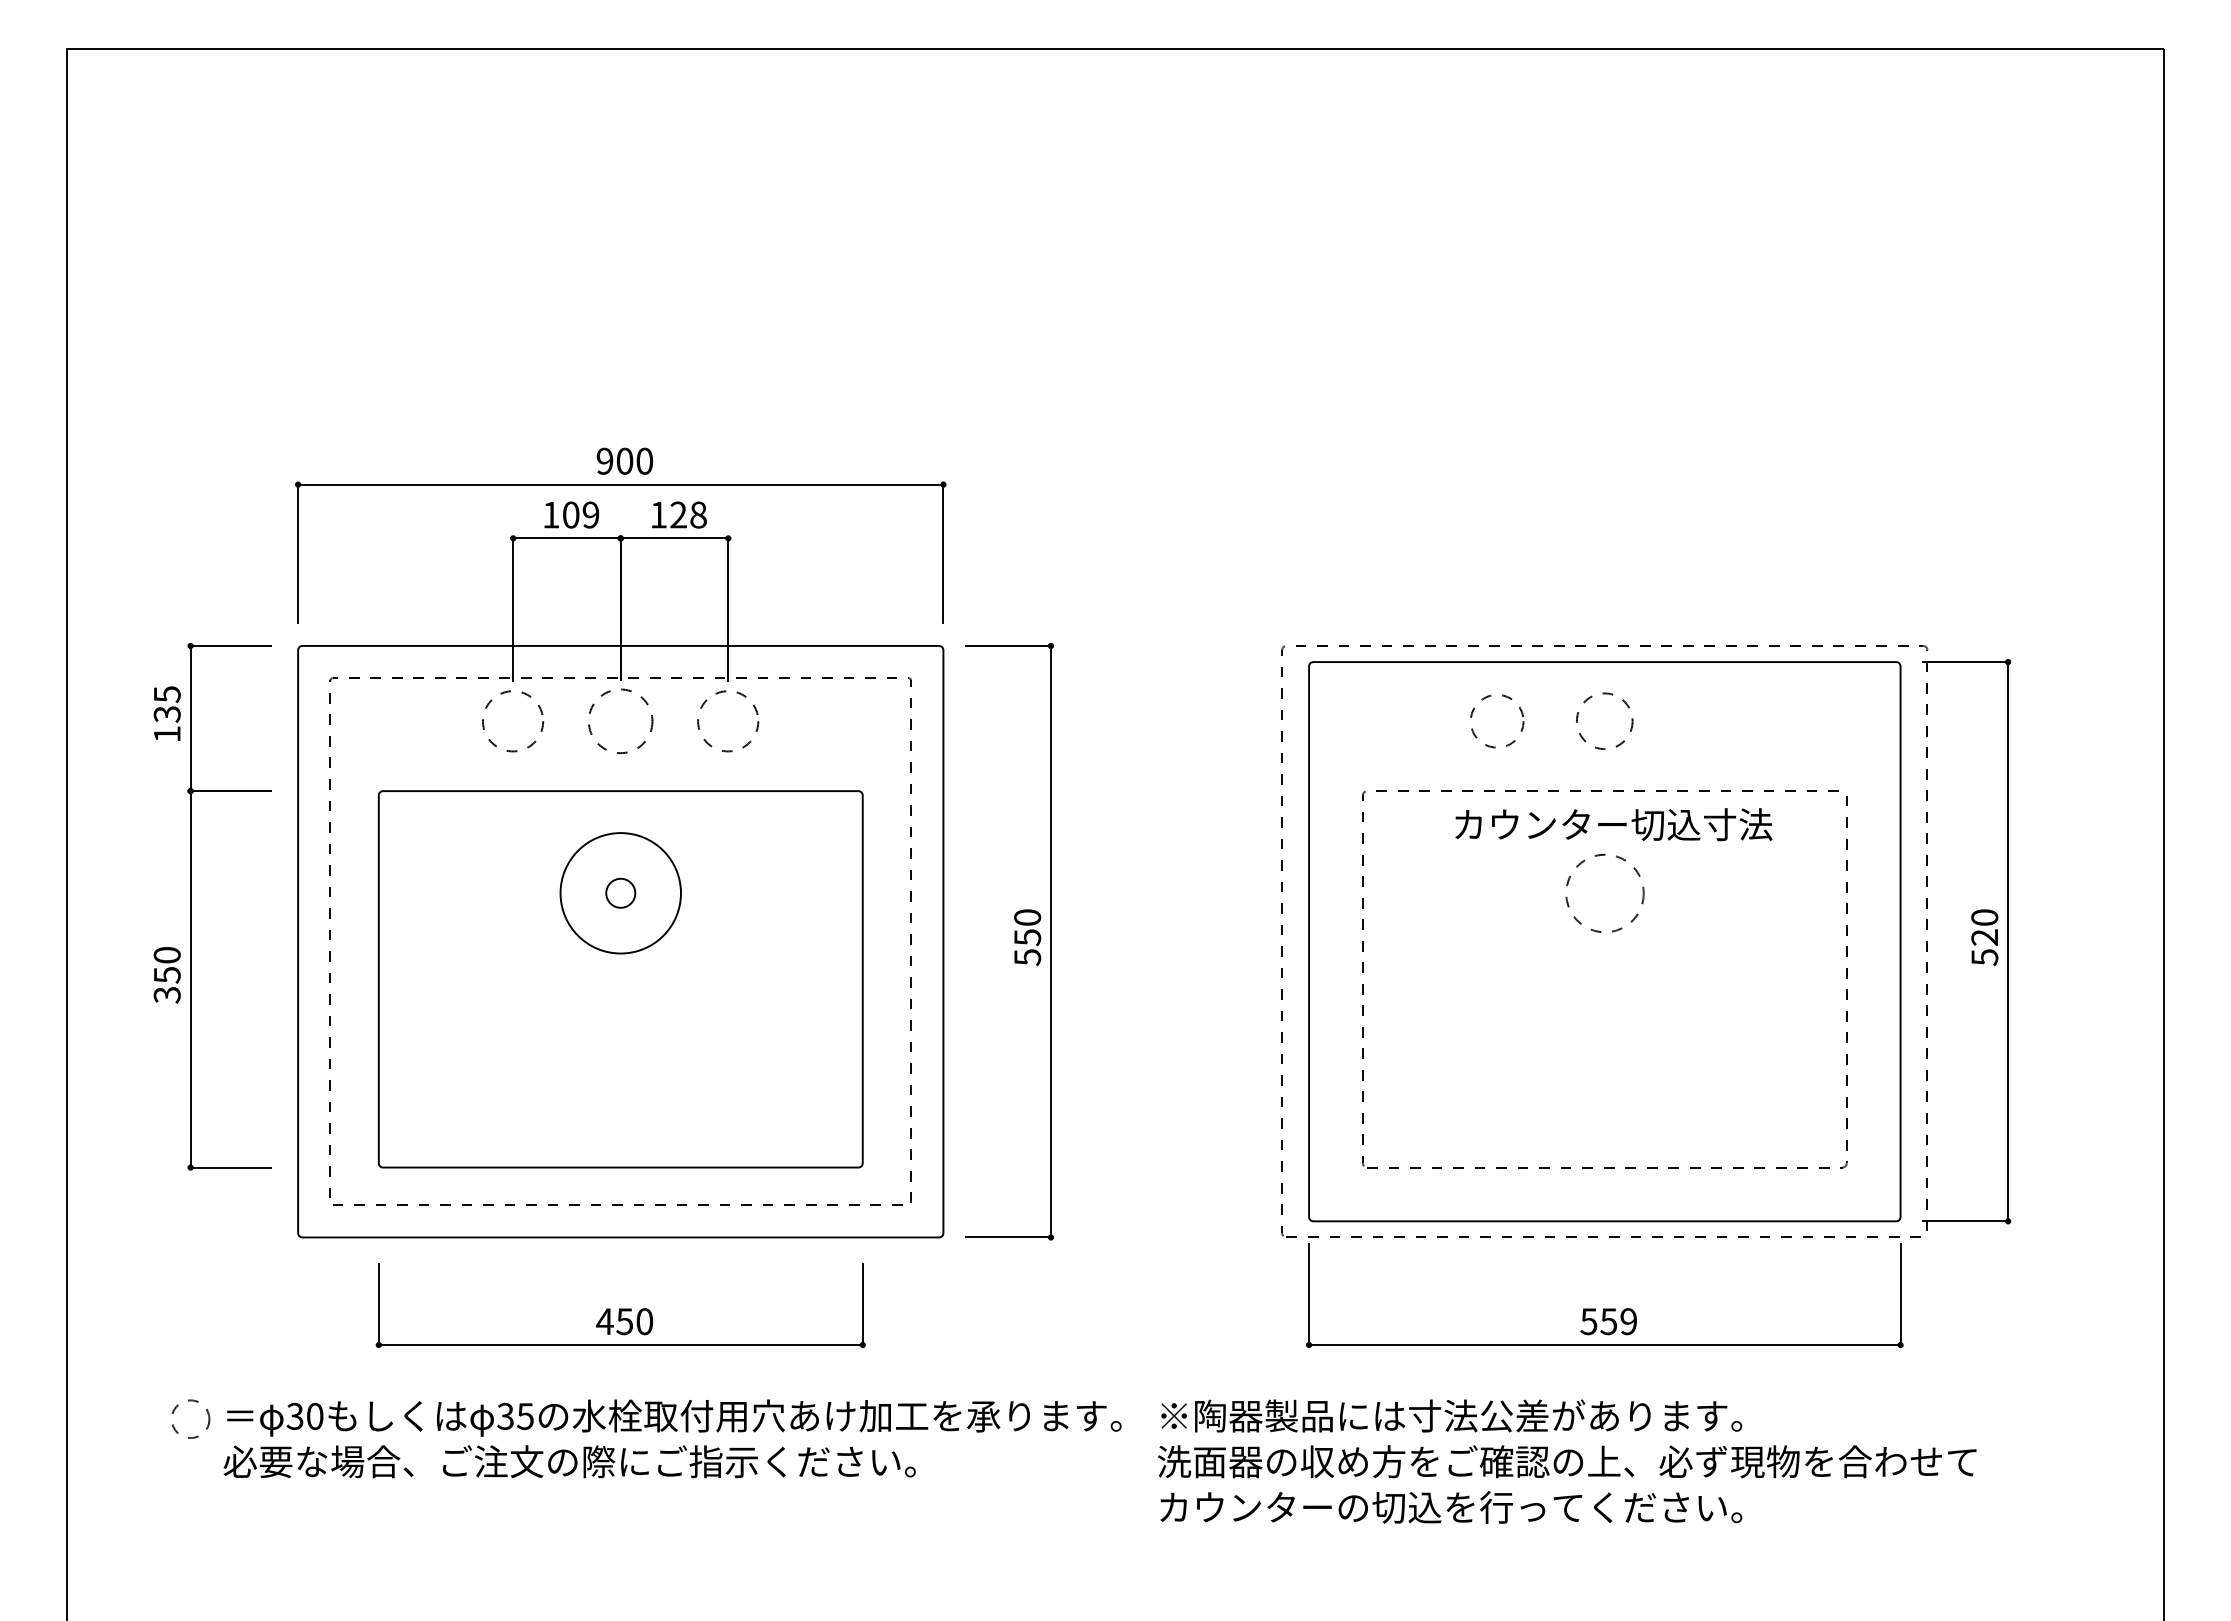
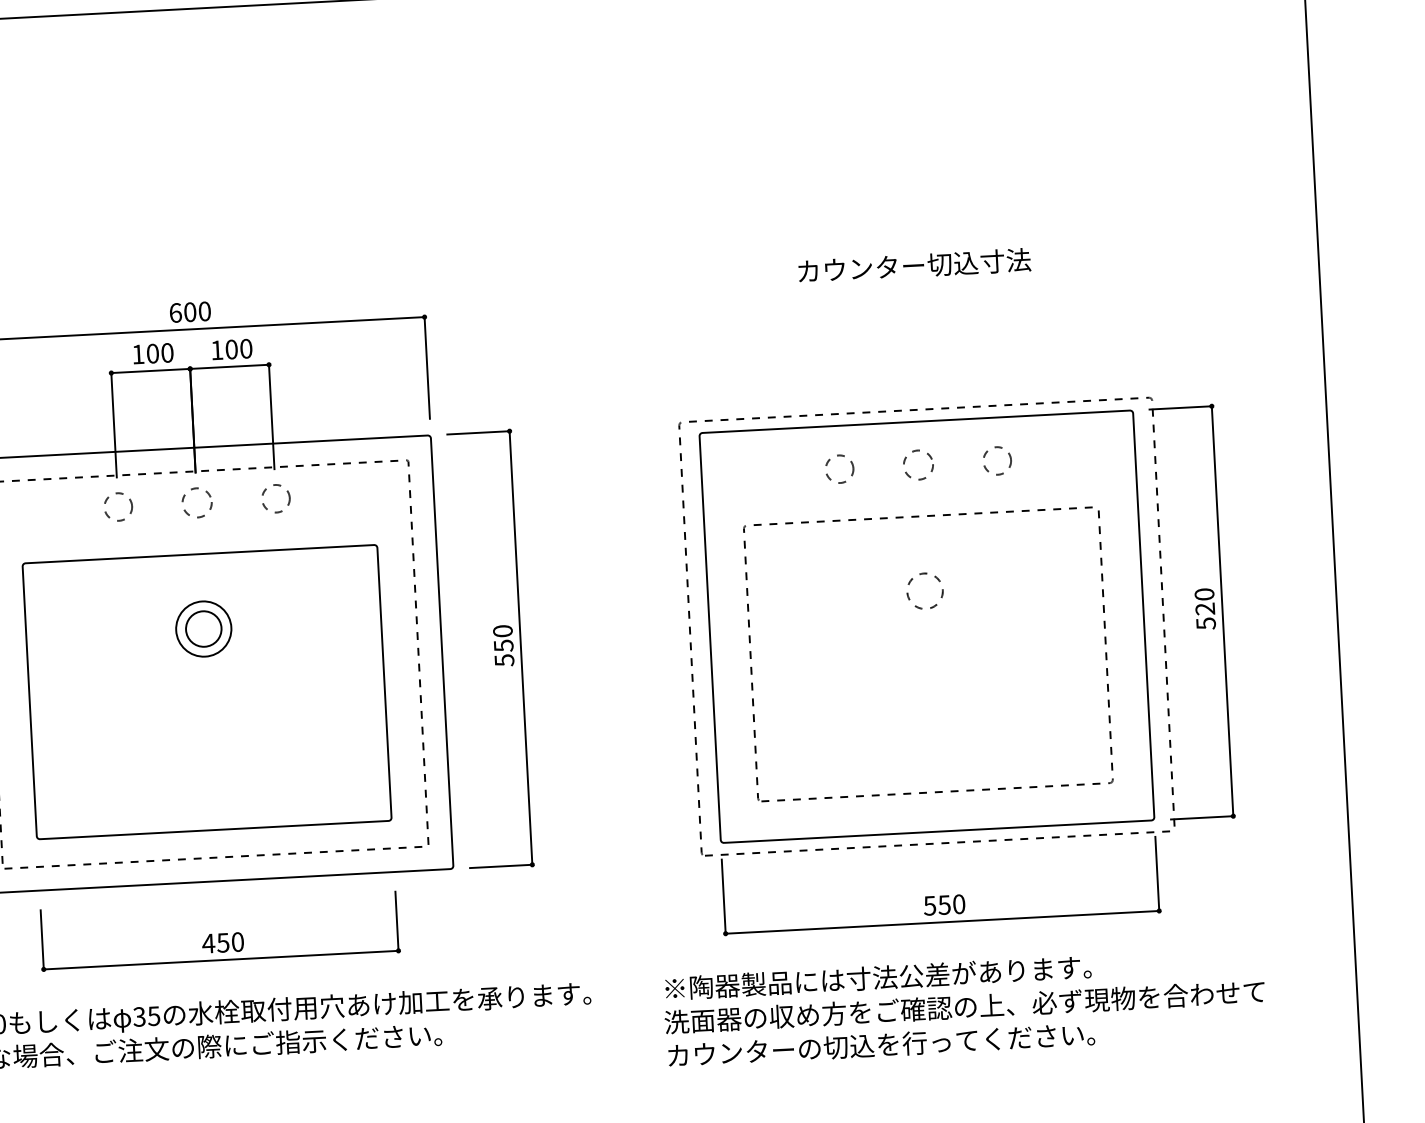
text: (604, 460) -> (175, 312), 900 -> 600
text: (590, 514) -> (167, 352), 109 -> 100
text: (688, 514) -> (238, 348), 128 -> 100
circle: (513, 720) -> (118, 506), size x0.62
circle: (620, 720) -> (196, 502), size x0.62
circle: (728, 720) -> (276, 498), size x0.62
circle: (1497, 720) -> (839, 468), size x0.71
circle: (1604, 720) -> (918, 464), size x0.71
circle: (1712, 720) -> (997, 460), added
text: (1613, 824) -> (914, 265), moved
circle: (620, 892) -> (203, 628), size x0.62
circle: (1604, 892) -> (924, 590), size x0.62
circle: (620, 893) -> (203, 629), size x1.67
text: (1628, 1321) -> (958, 904), 559 -> 550
text: (1567, 1461) -> (965, 1006), moved

